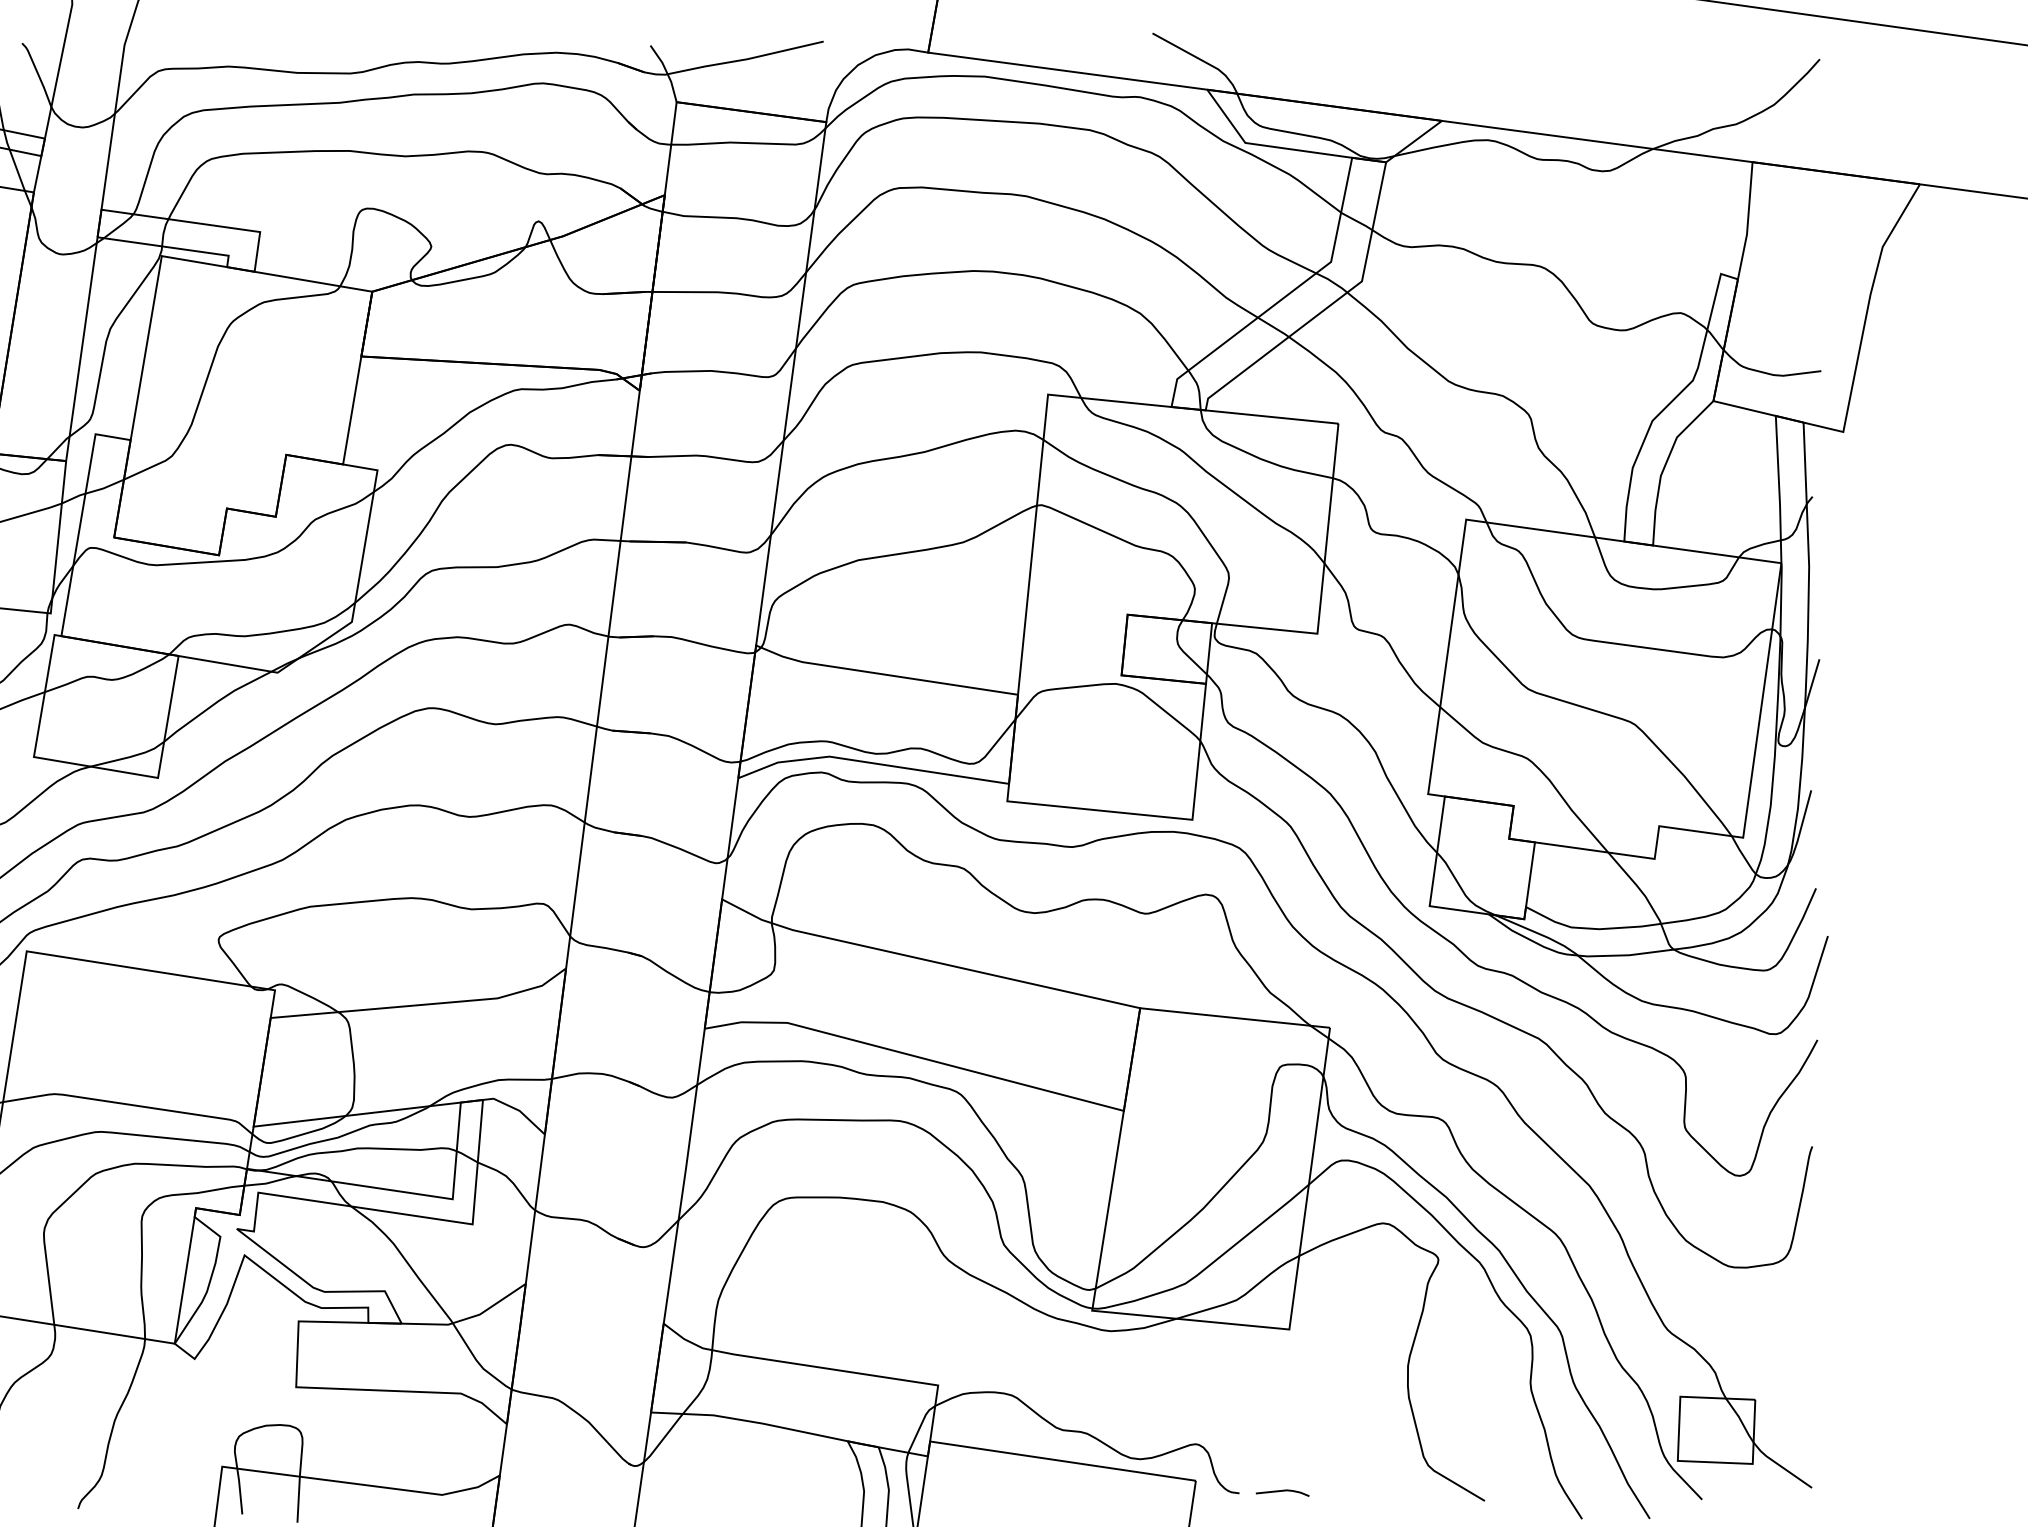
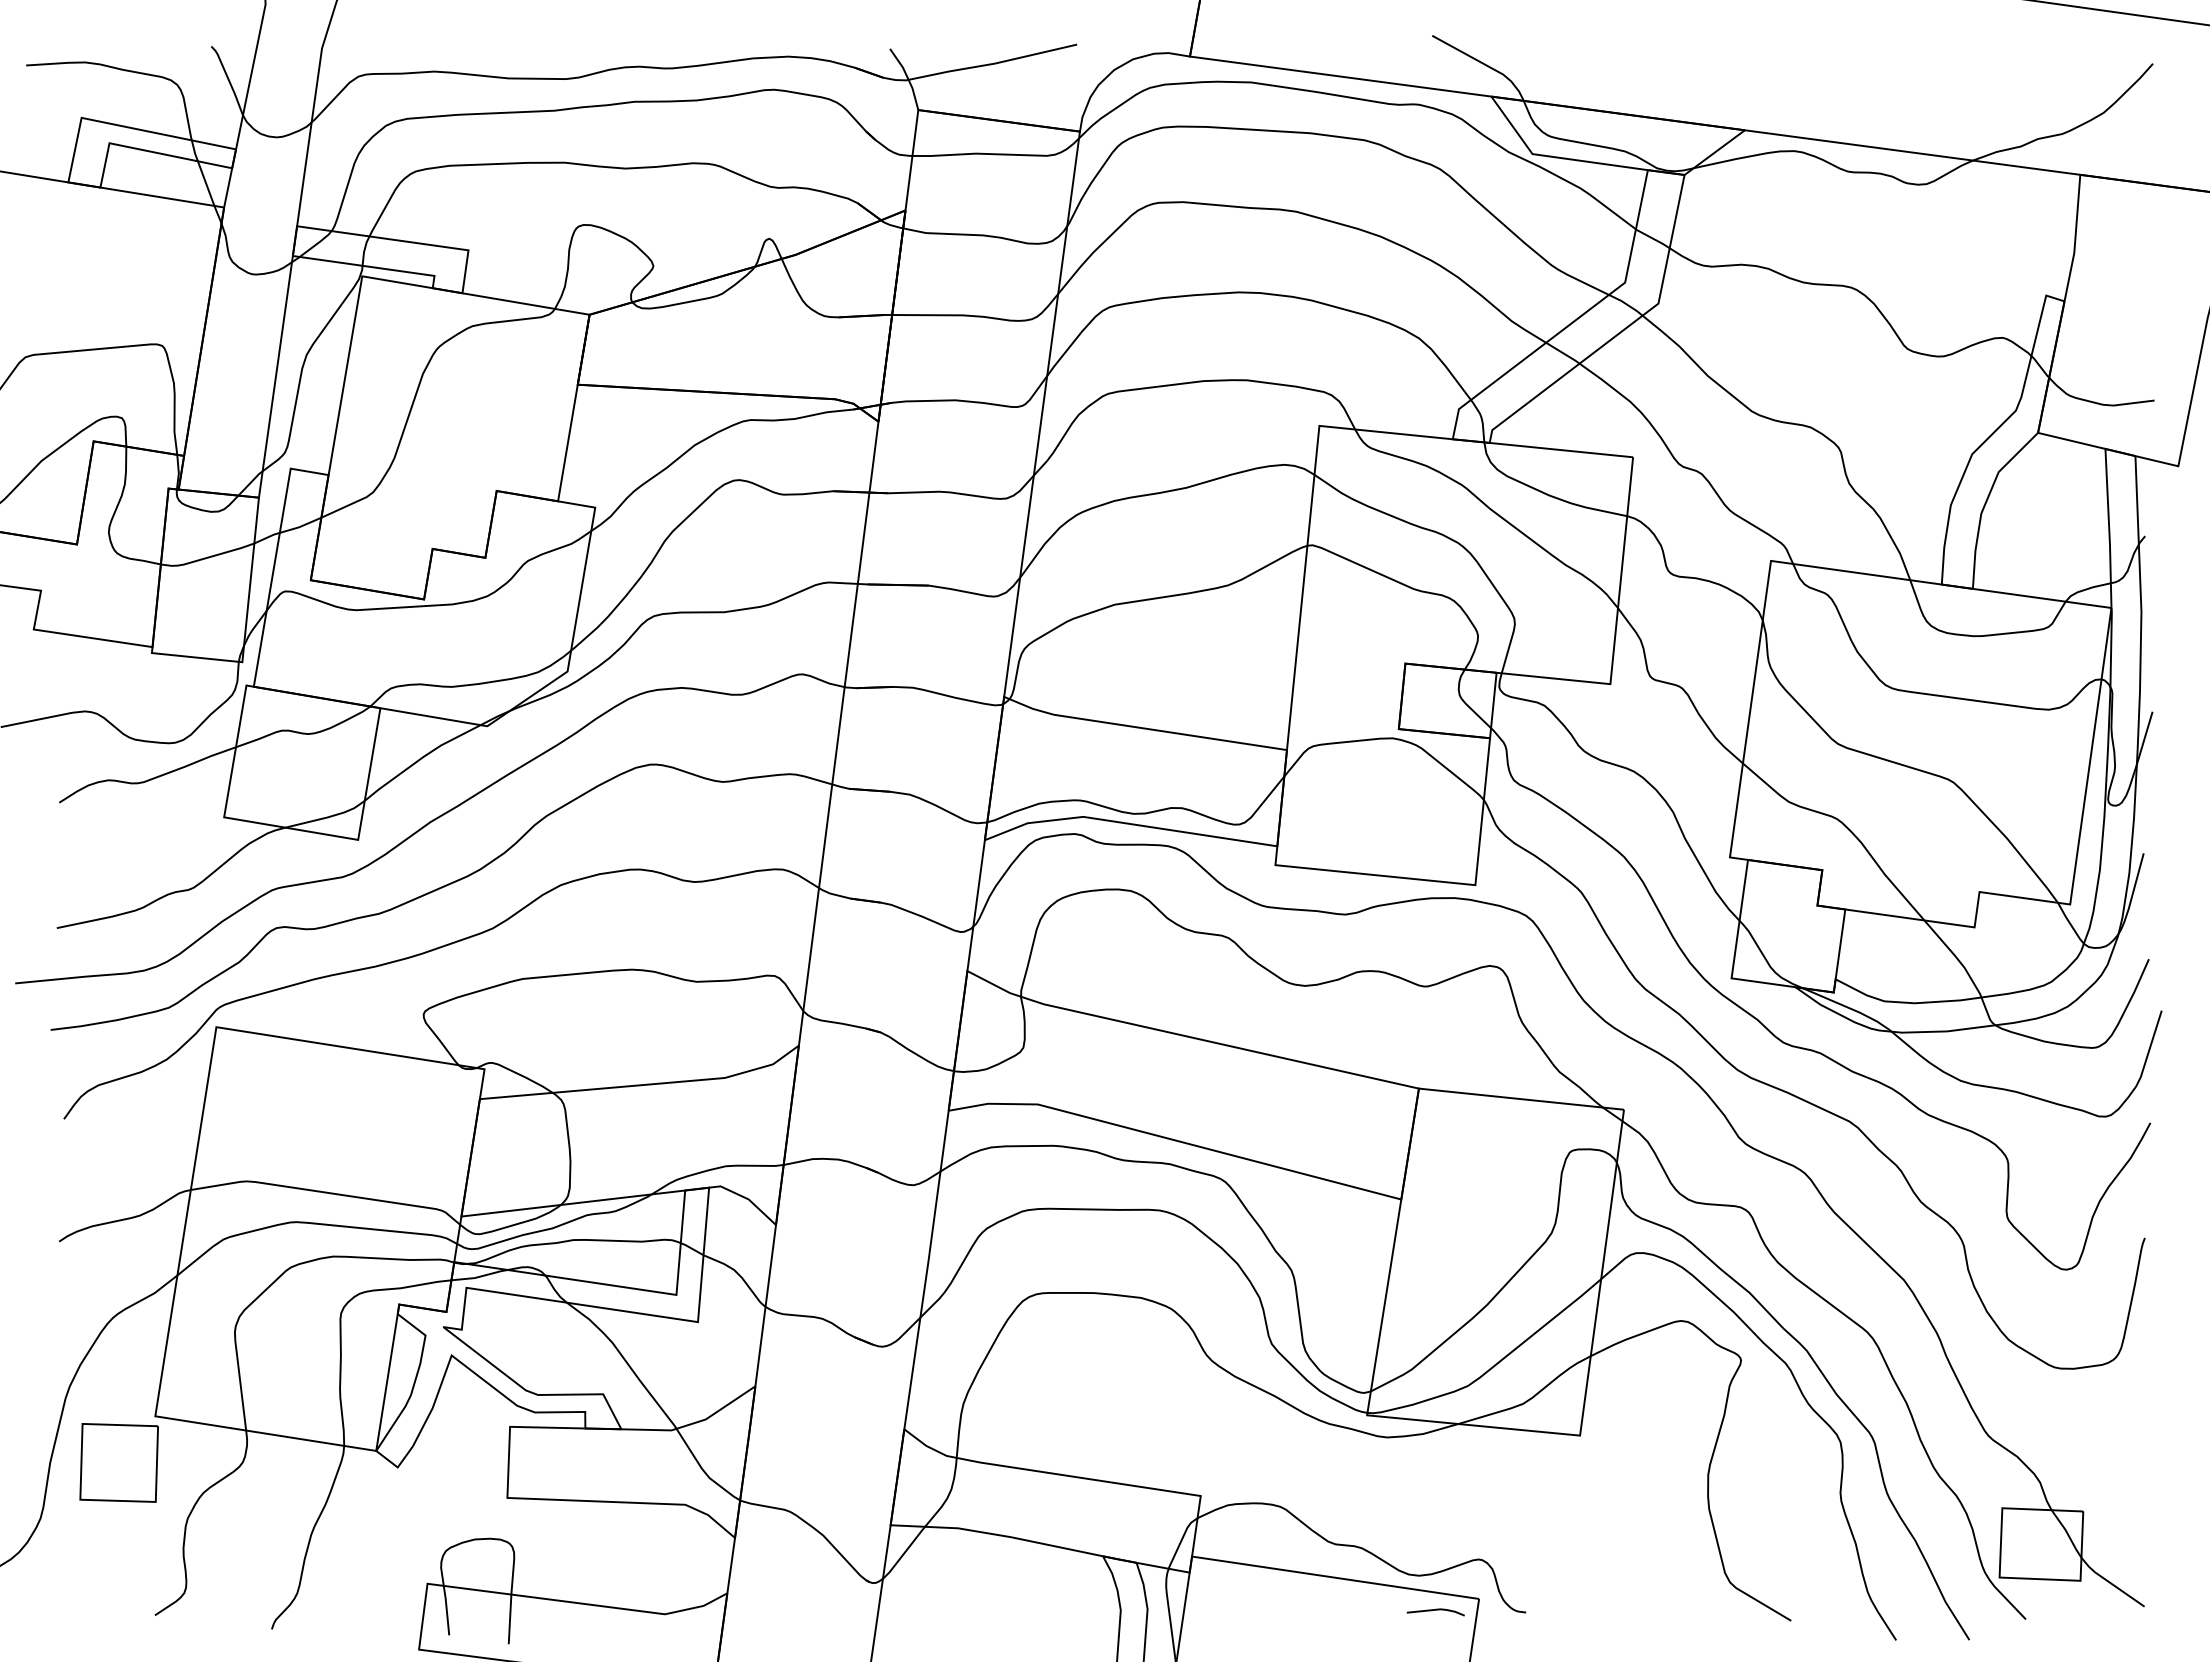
line: (1282, 1491) -> (1435, 1610), moved

